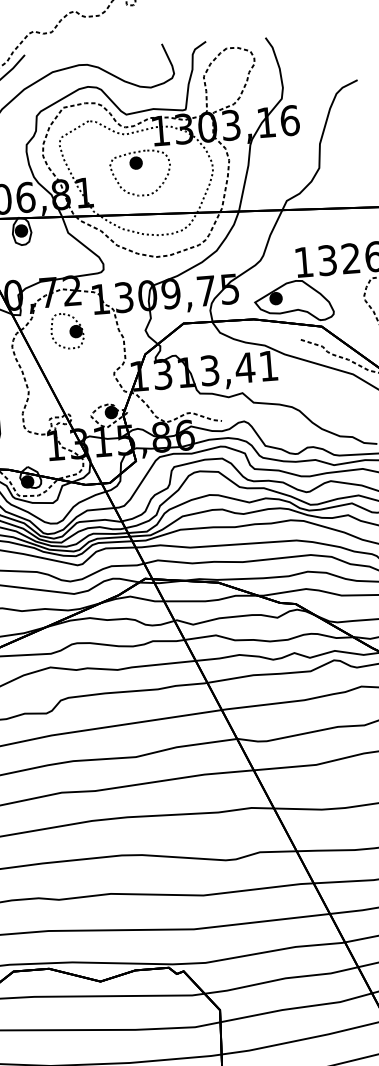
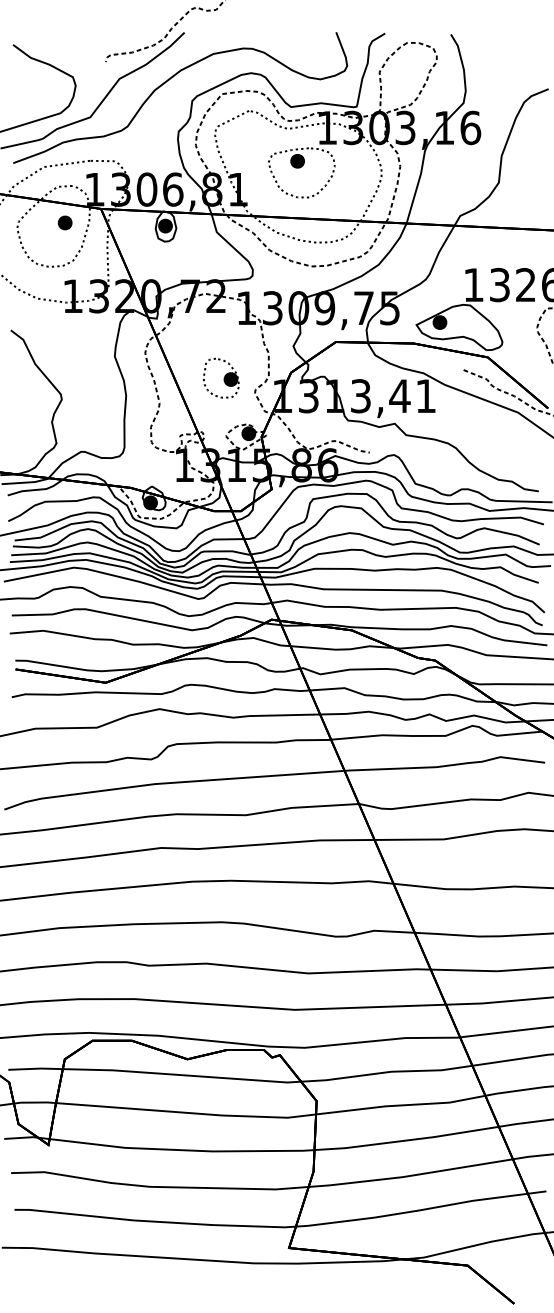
part: (67, 330) -> (221, 377), moved

